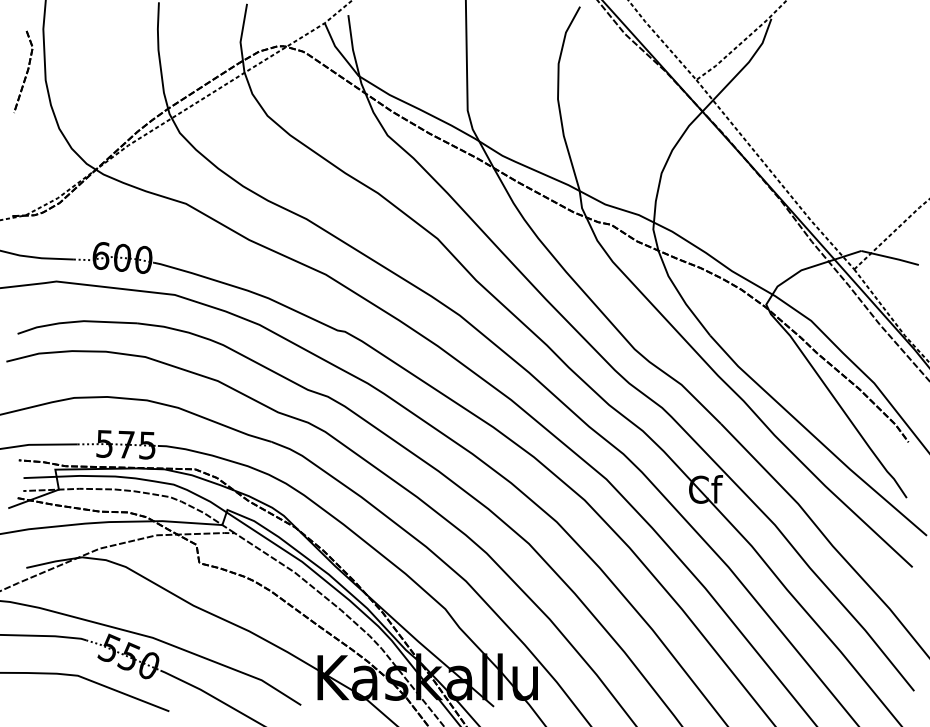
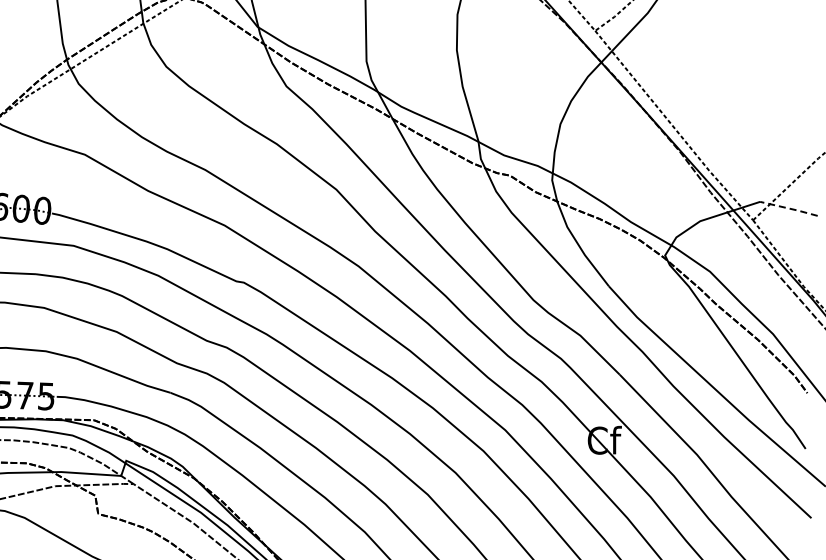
line: (890, 257) -> (789, 208), solid -> dashed

